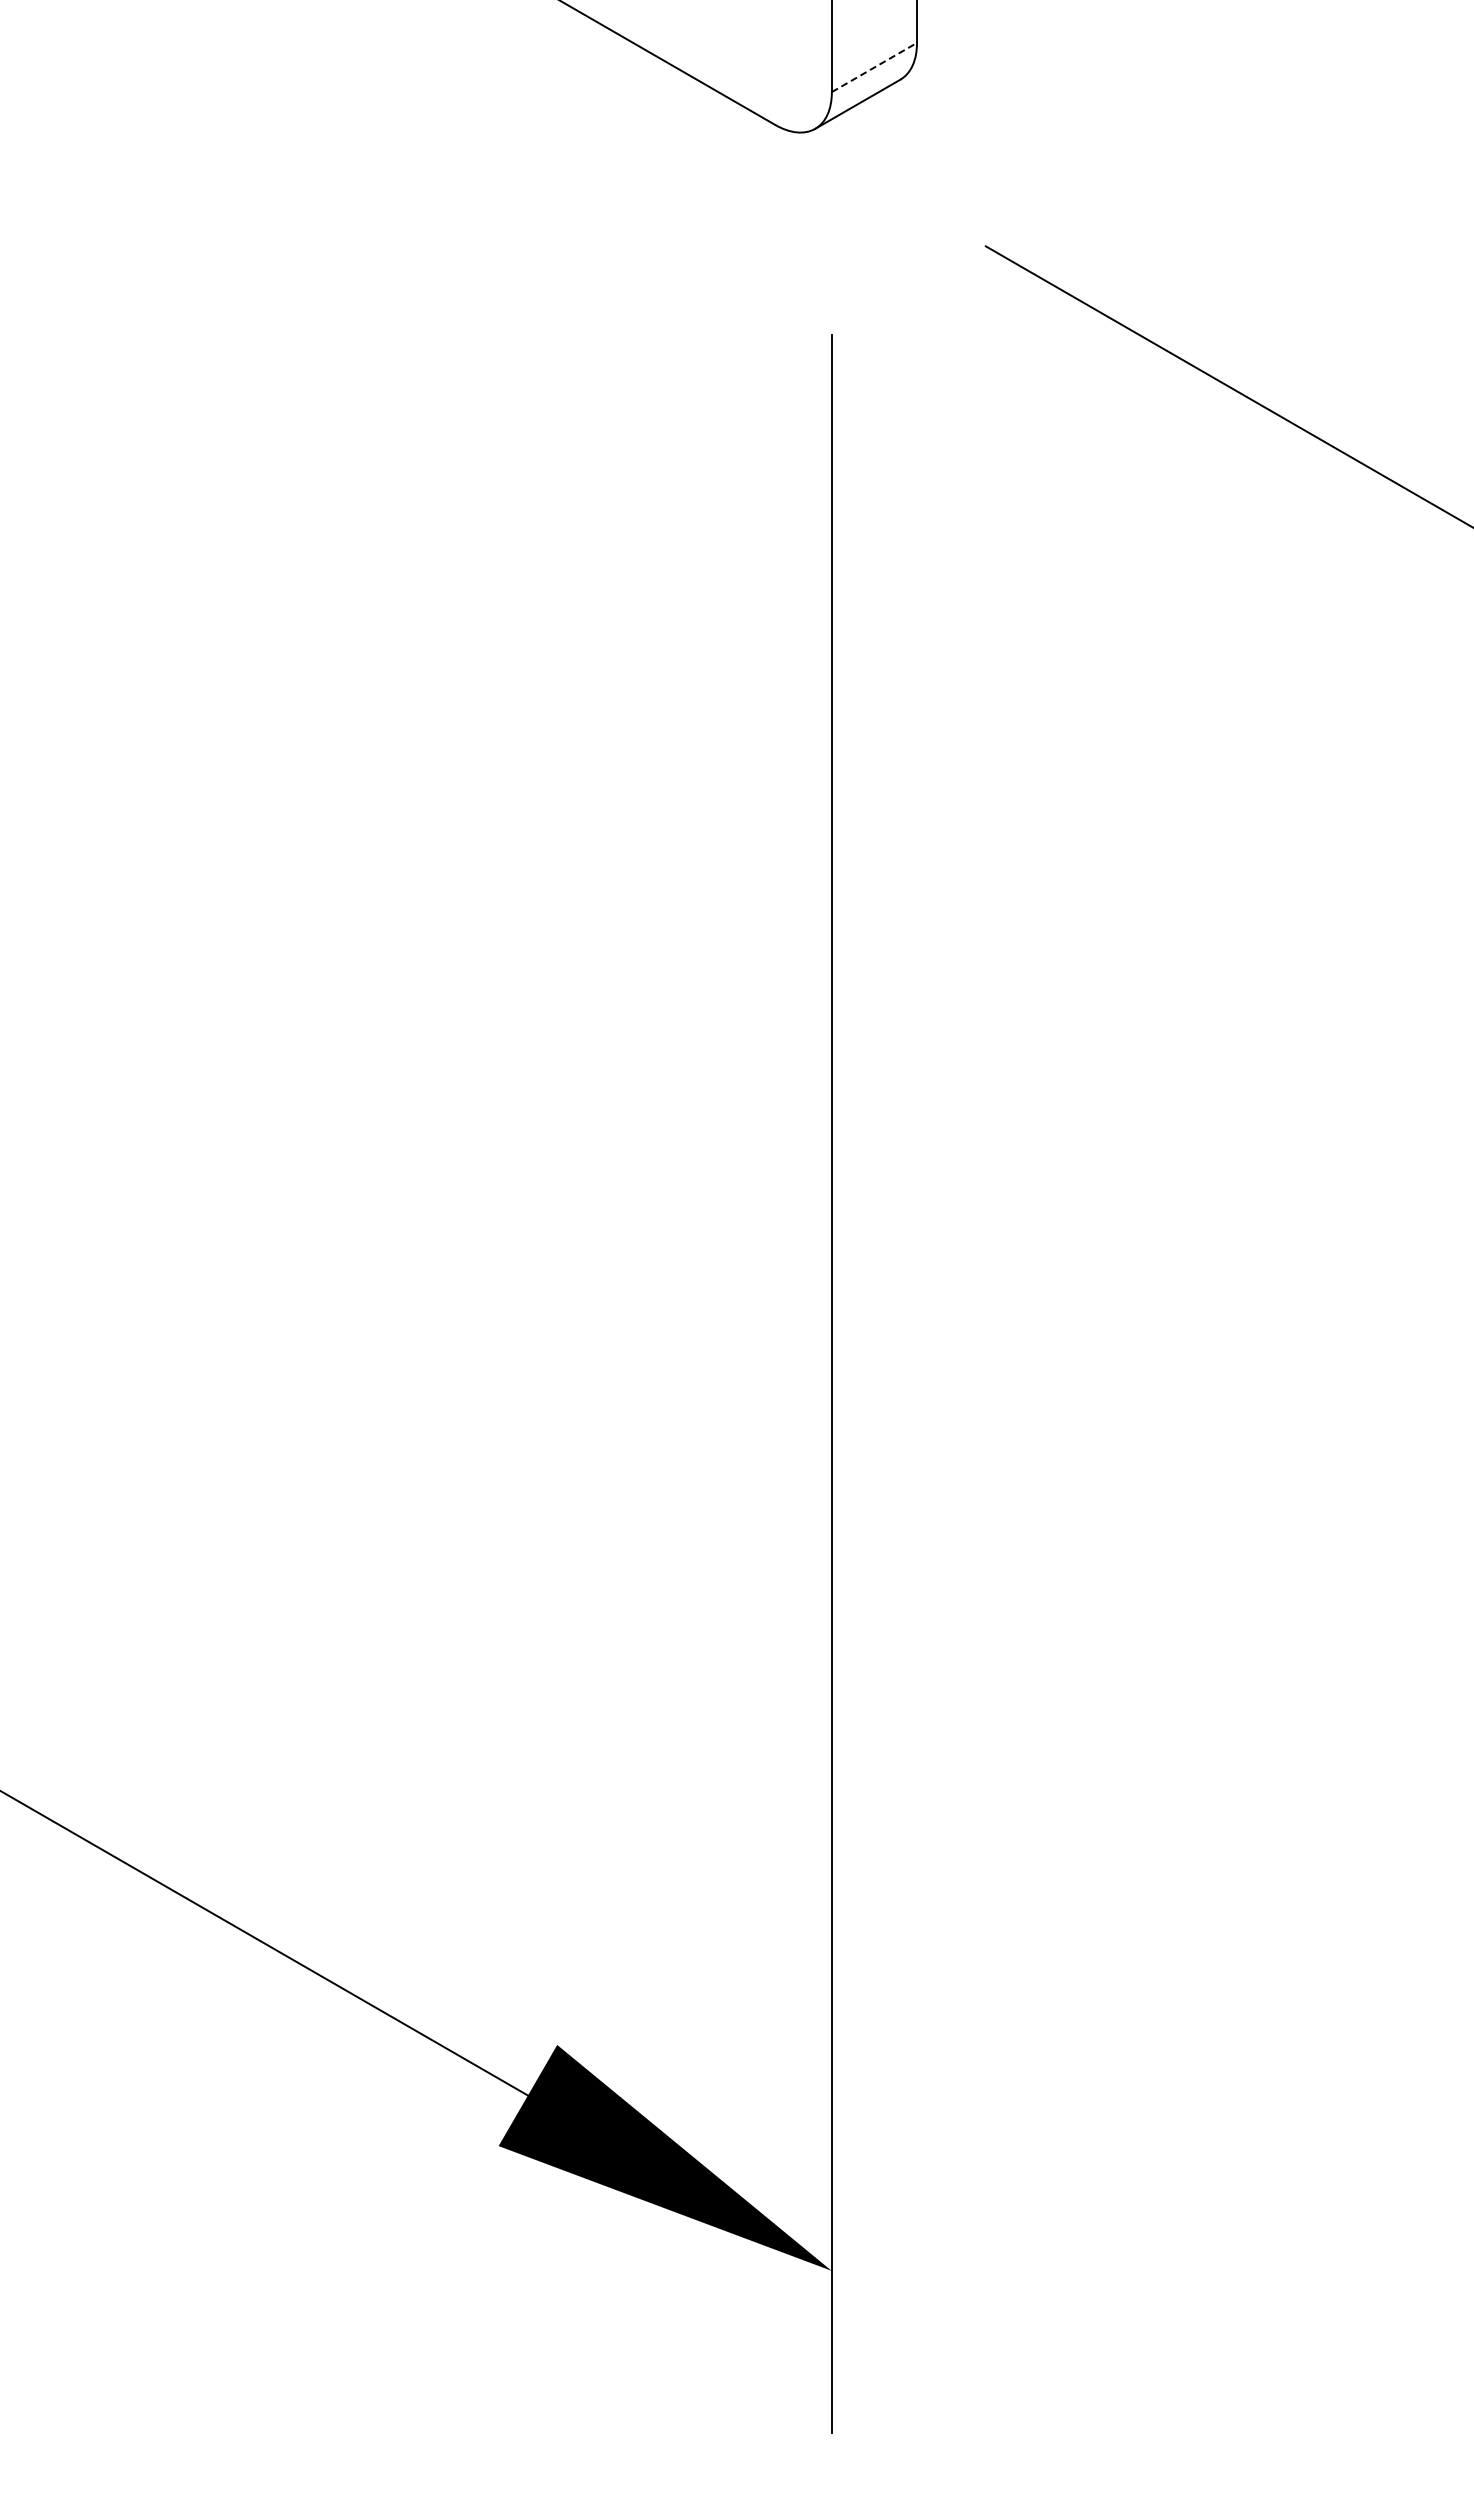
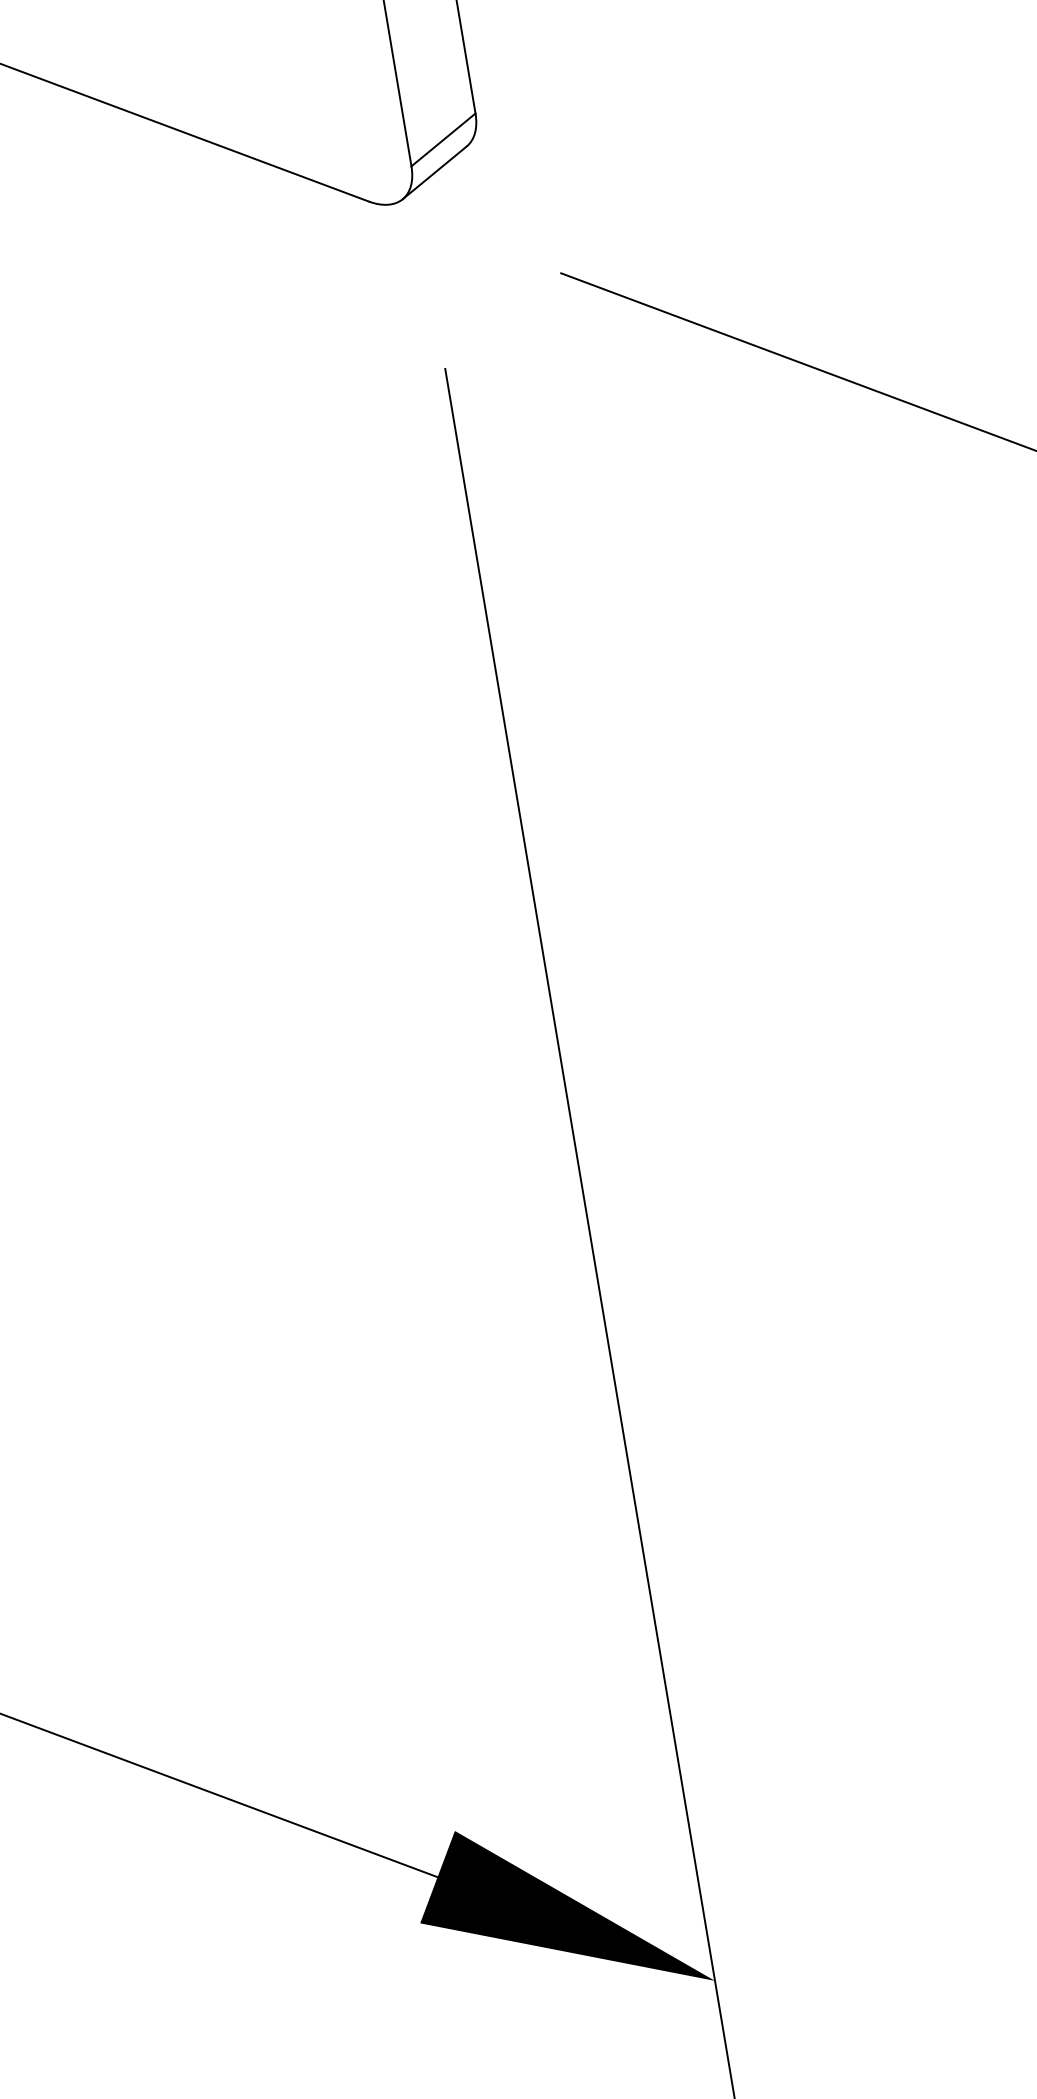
line: (874, 67) -> (443, 139), dashed -> solid

